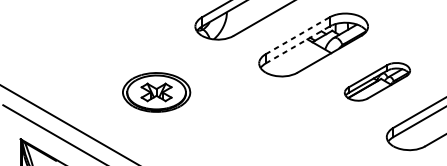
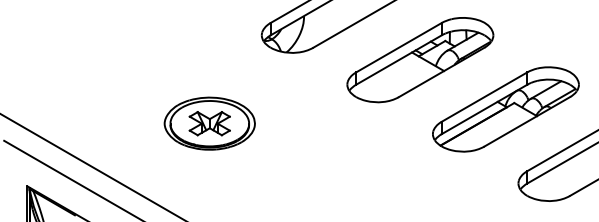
line: (298, 35) -> (399, 47), dashed -> solid
line: (298, 44) -> (399, 59), dashed -> solid
part: (377, 81) -> (505, 109), size x1.67

